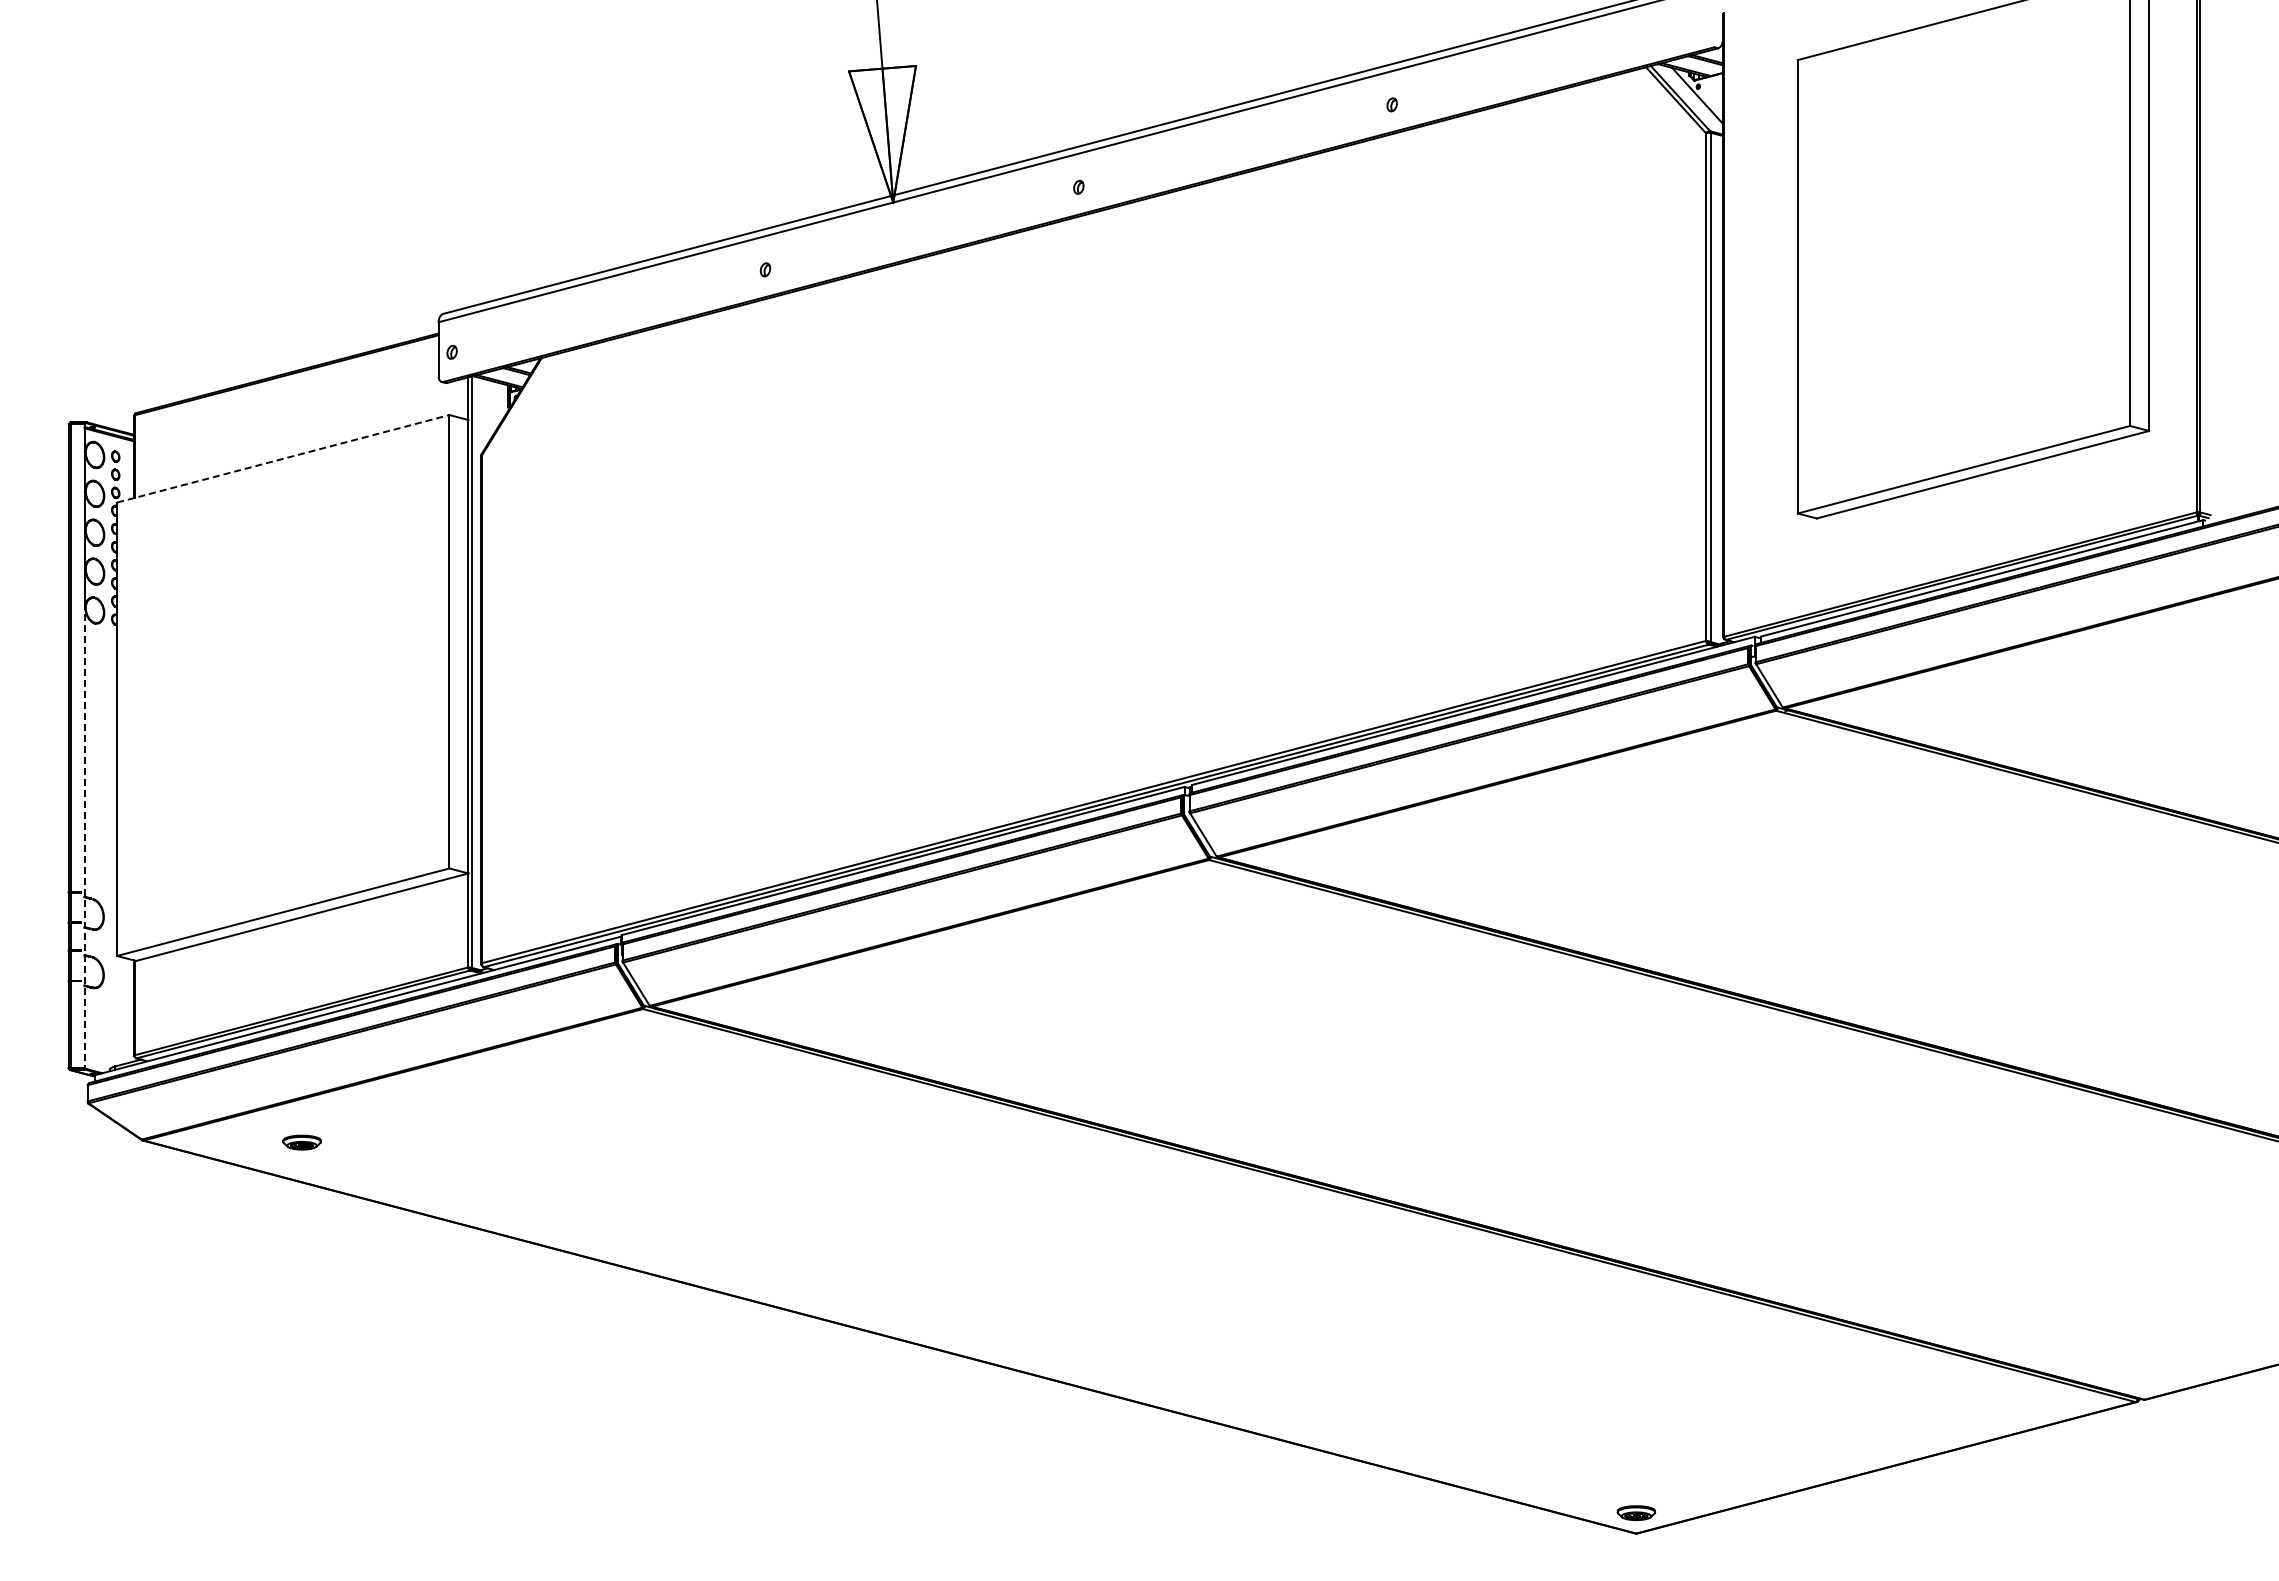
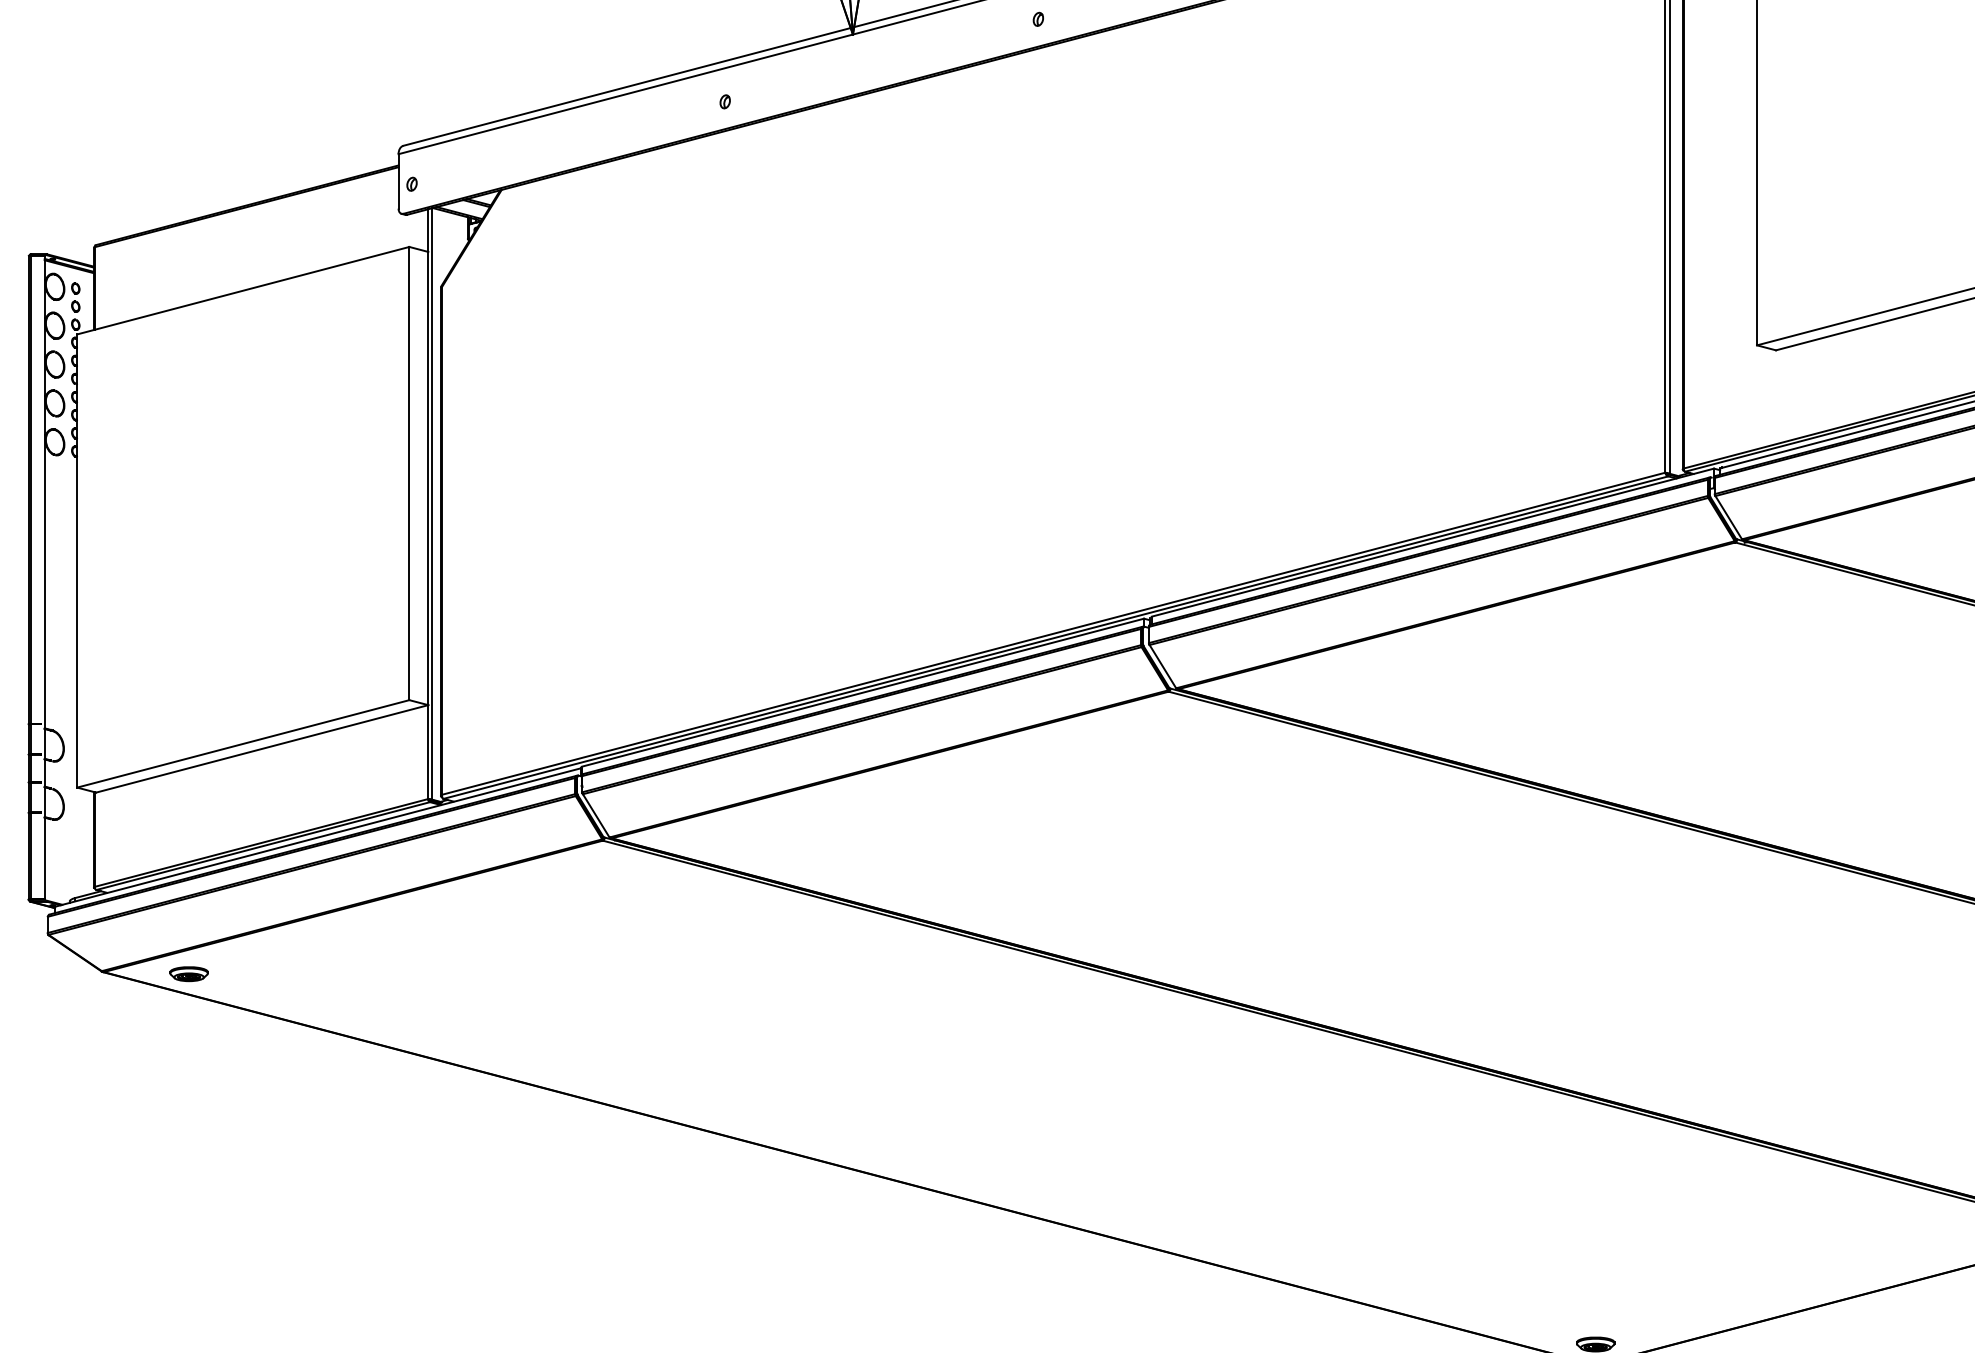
line: (283, 458) -> (243, 290), dashed -> solid
line: (84, 835) -> (44, 667), dashed -> solid
part: (301, 1142) -> (188, 974), moved

